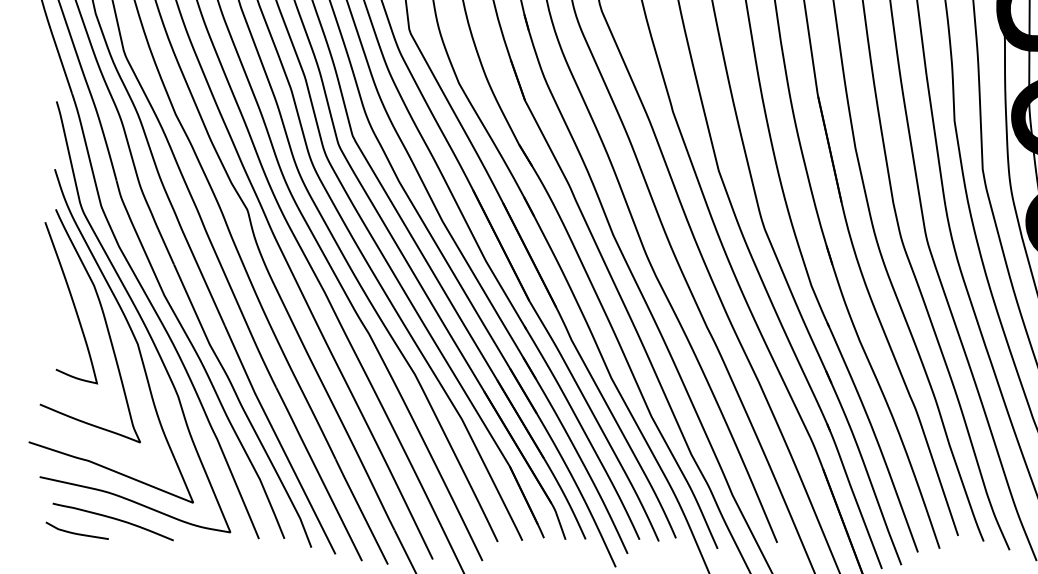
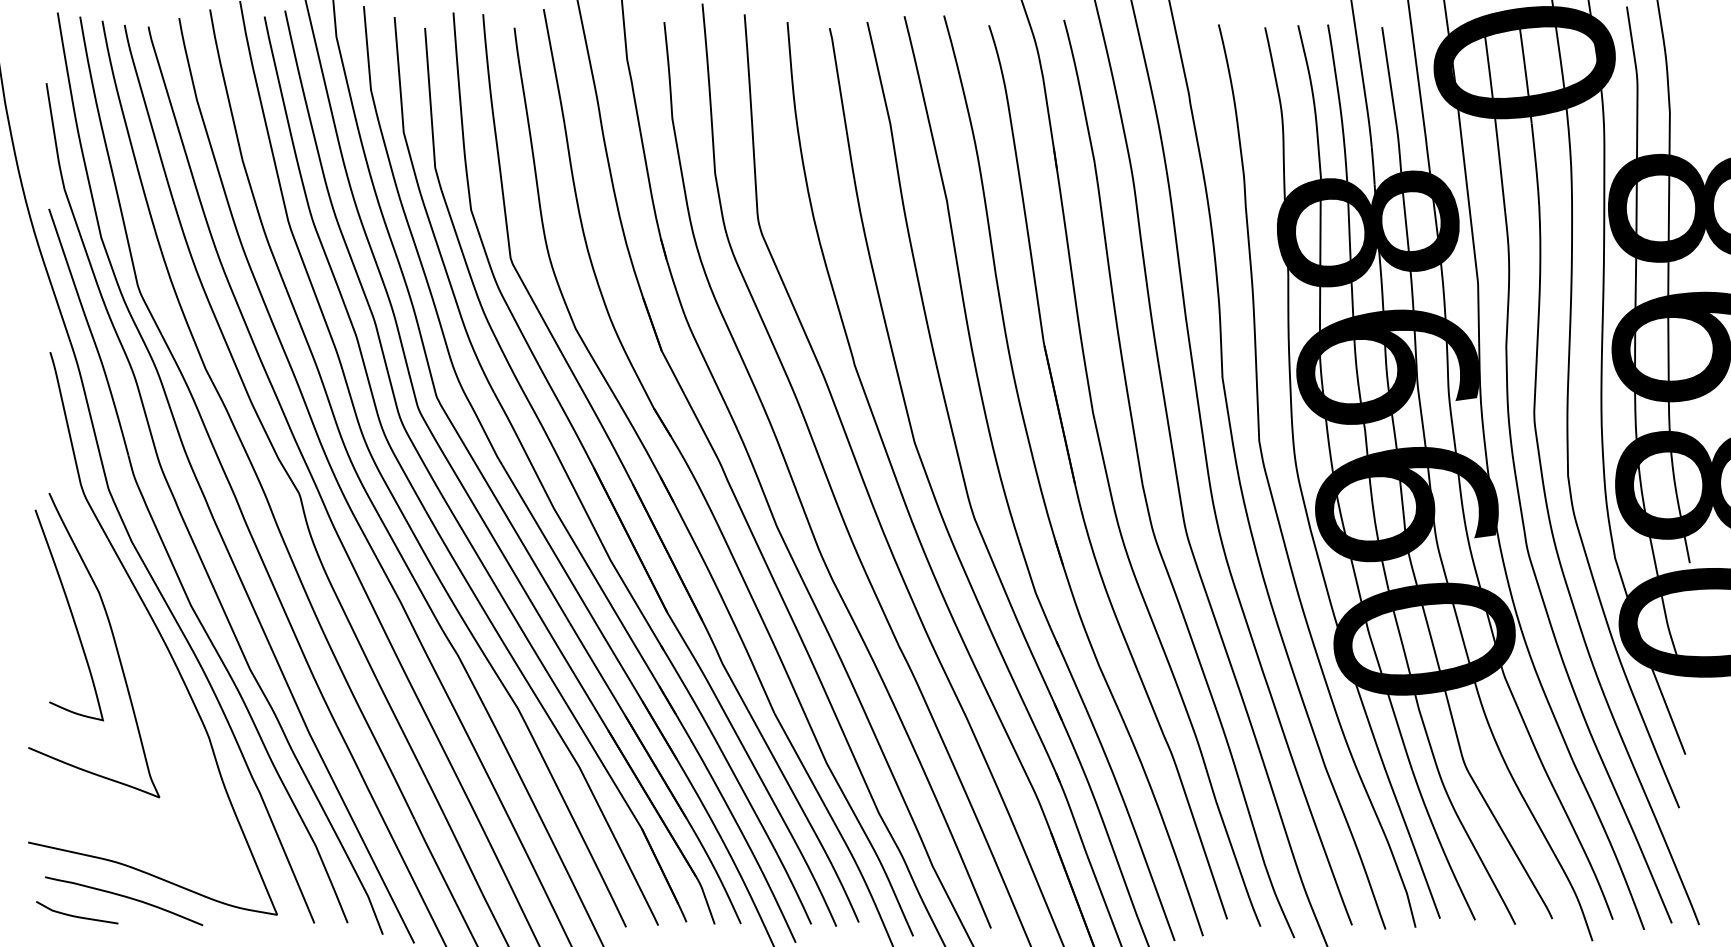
curve: (128, 326) -> (144, 646), removed

